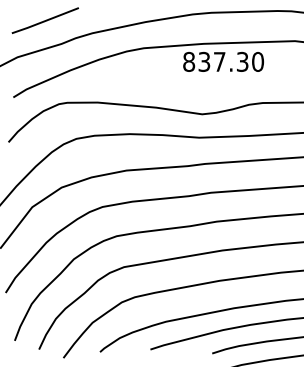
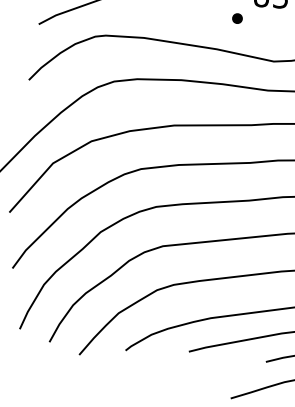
part: (170, 81) -> (236, 17), added

